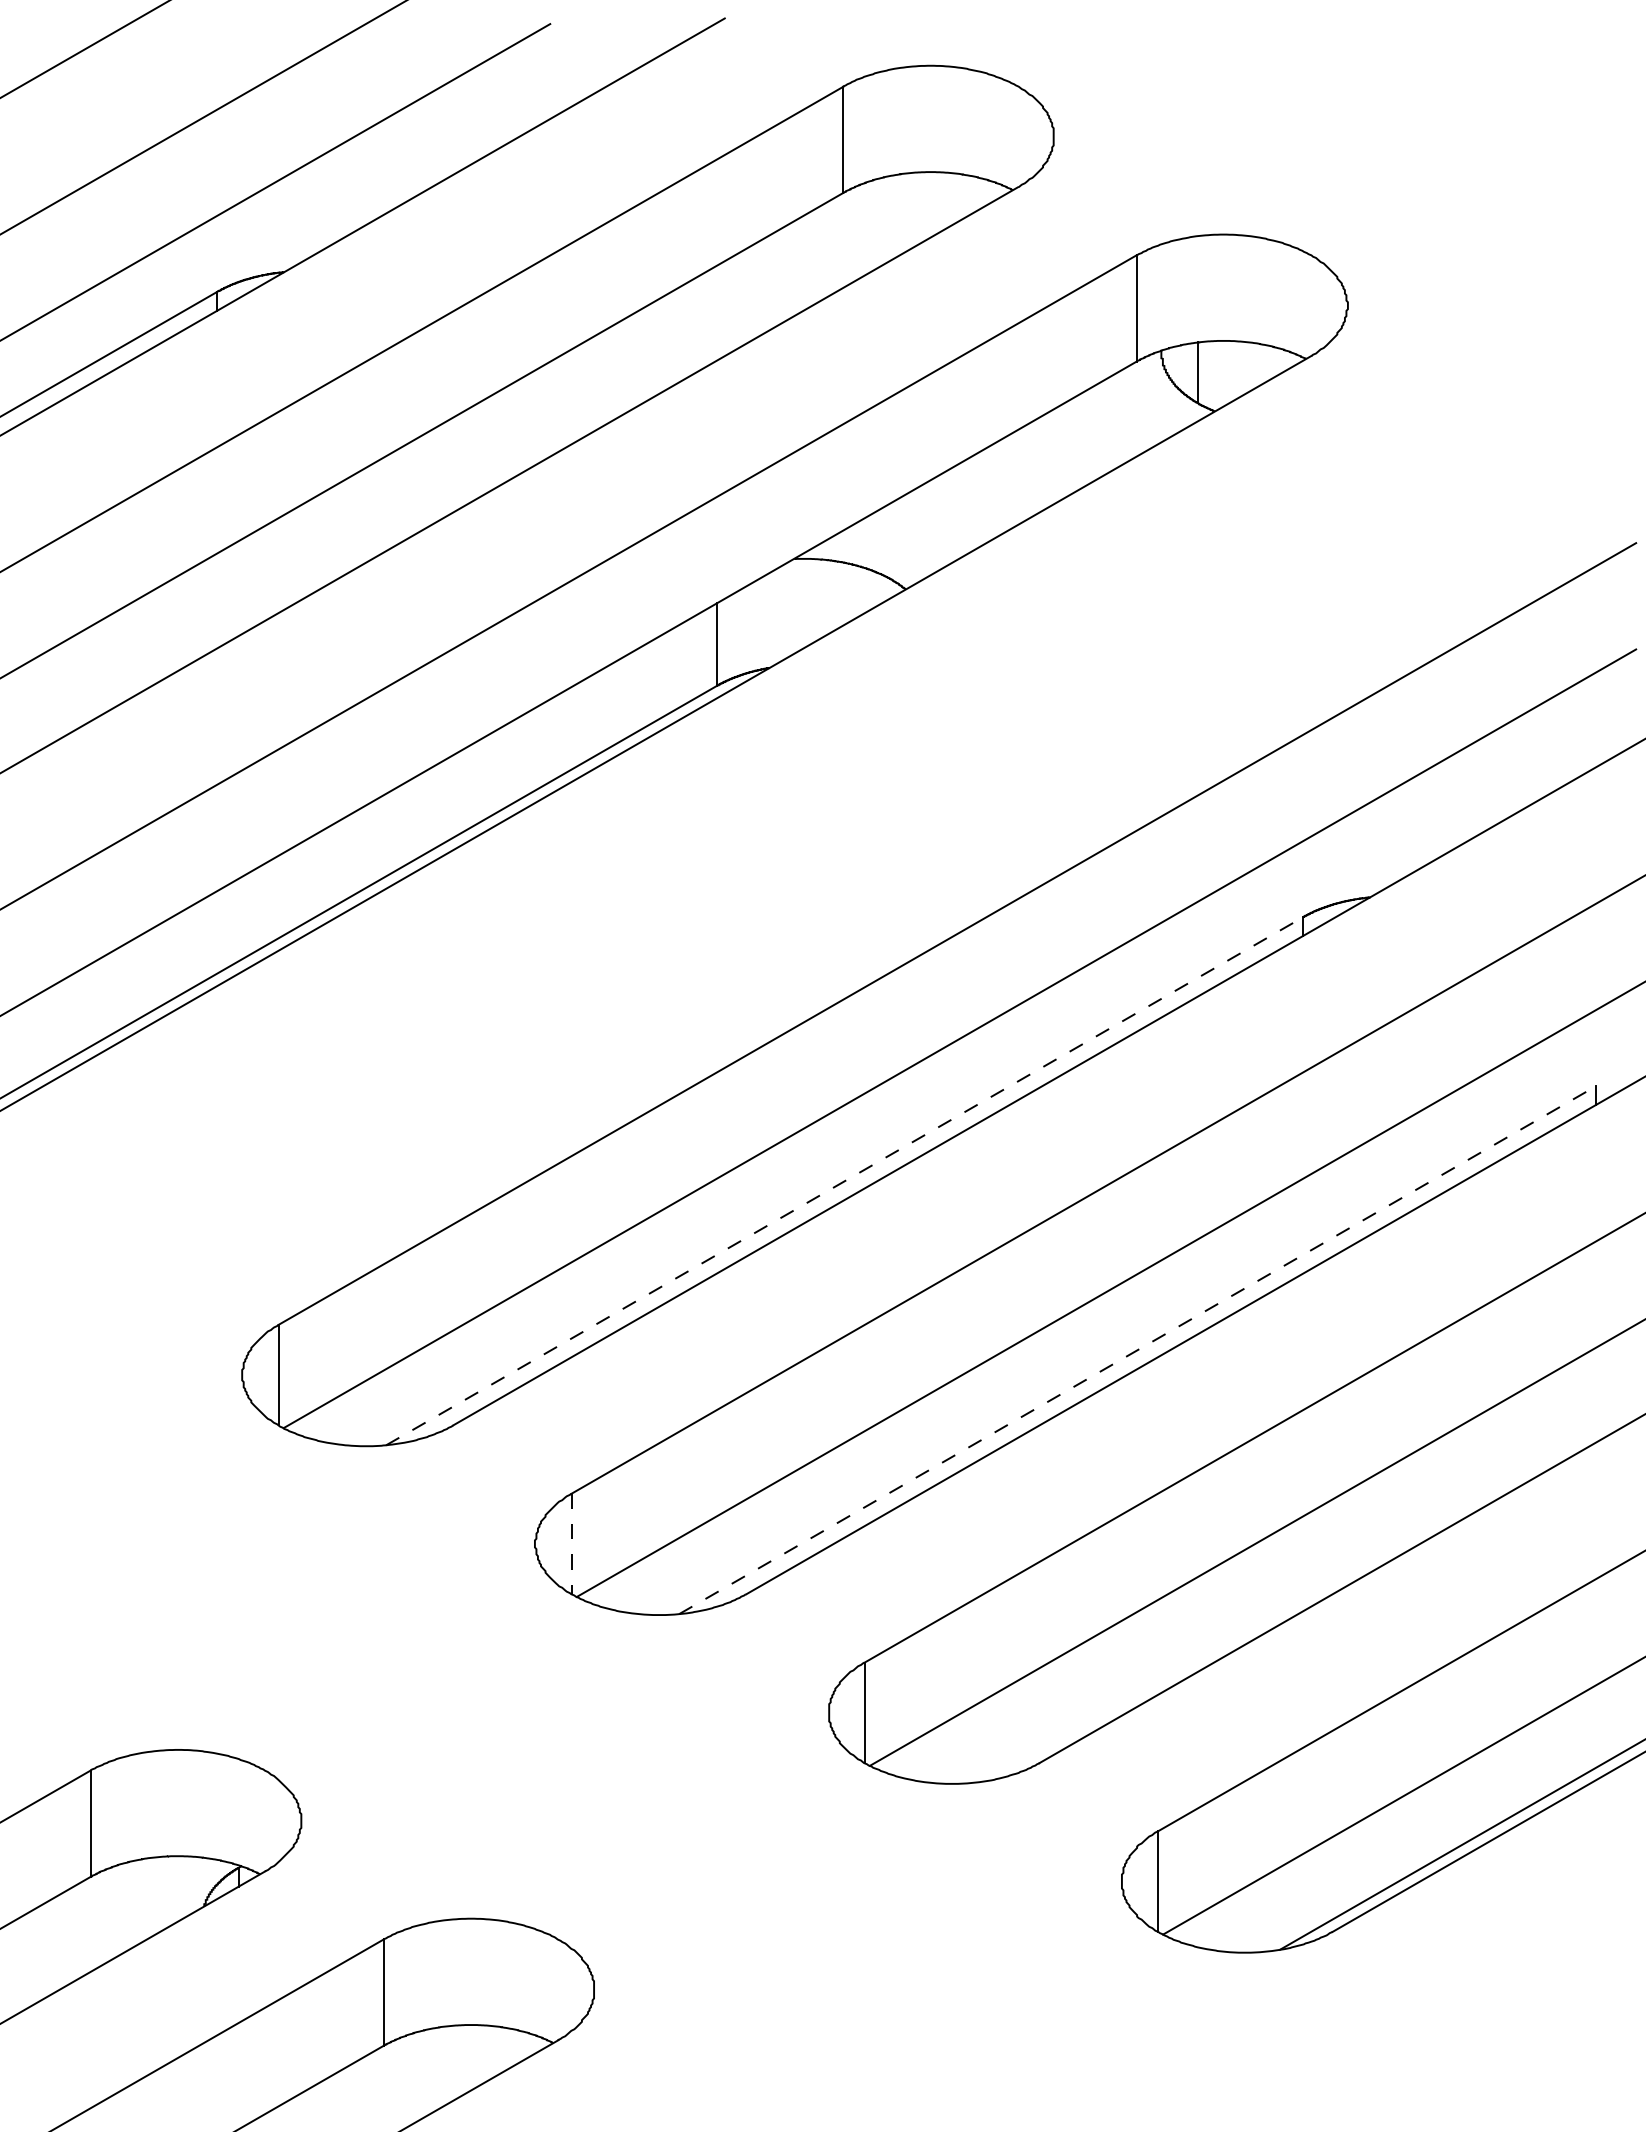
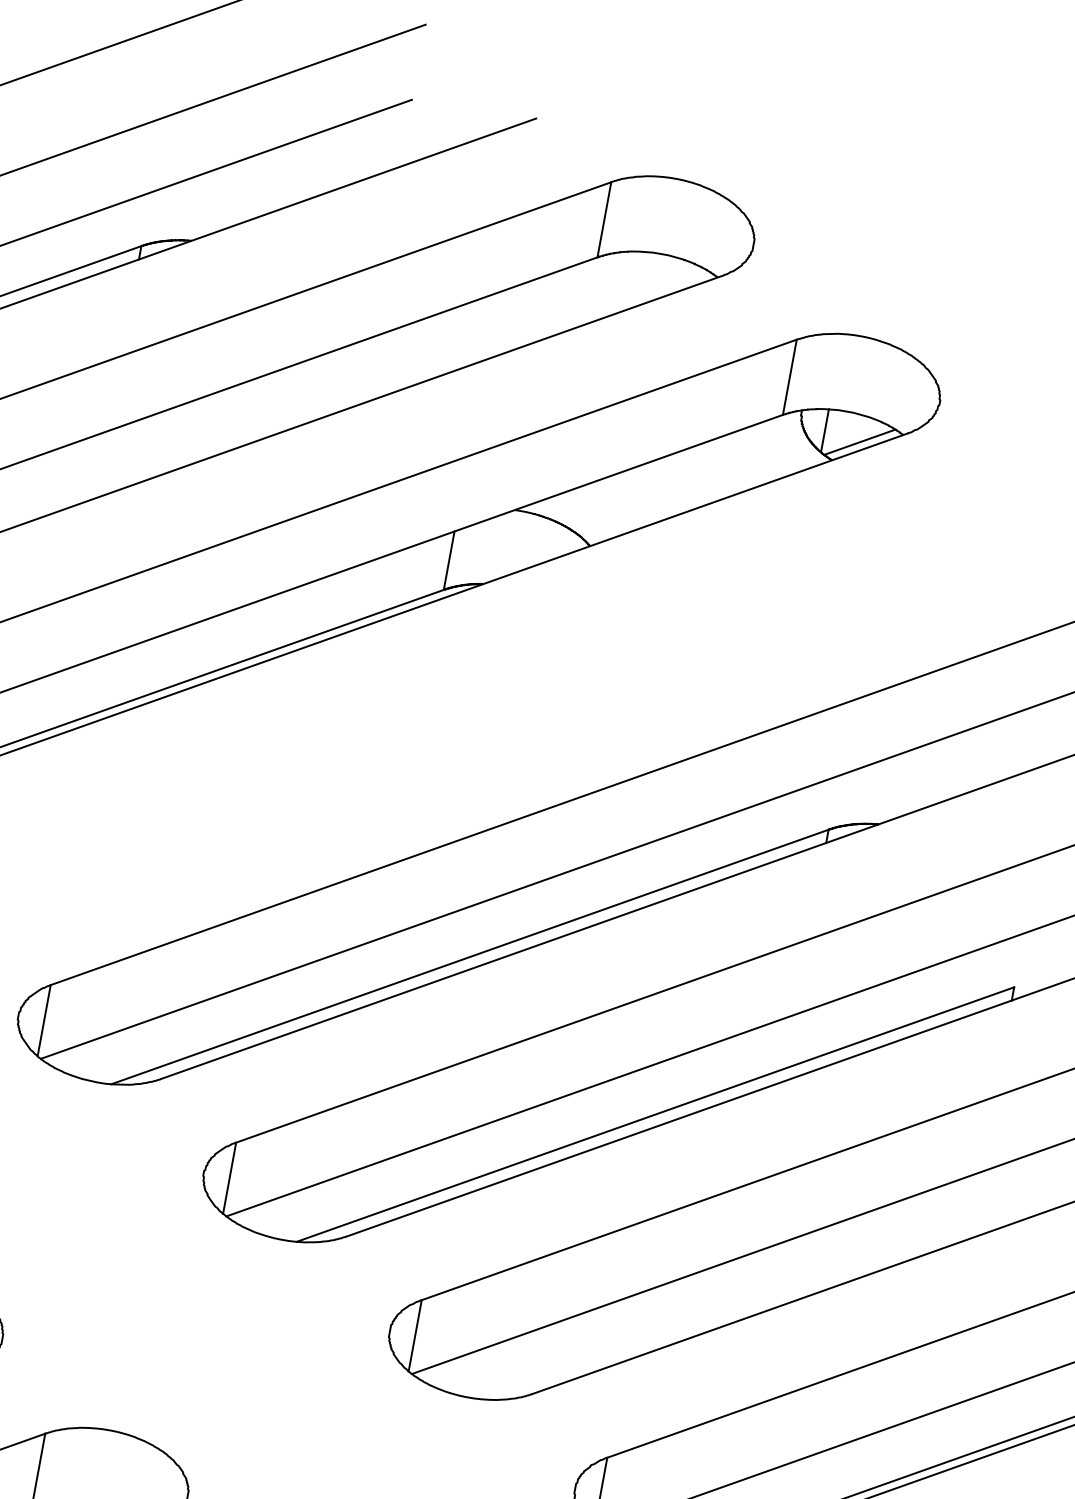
line: (1248, 379) -> (859, 442), added
line: (845, 1181) -> (470, 957), dashed -> solid
line: (1138, 1349) -> (656, 1114), dashed -> solid
line: (571, 1544) -> (229, 1178), dashed -> solid

